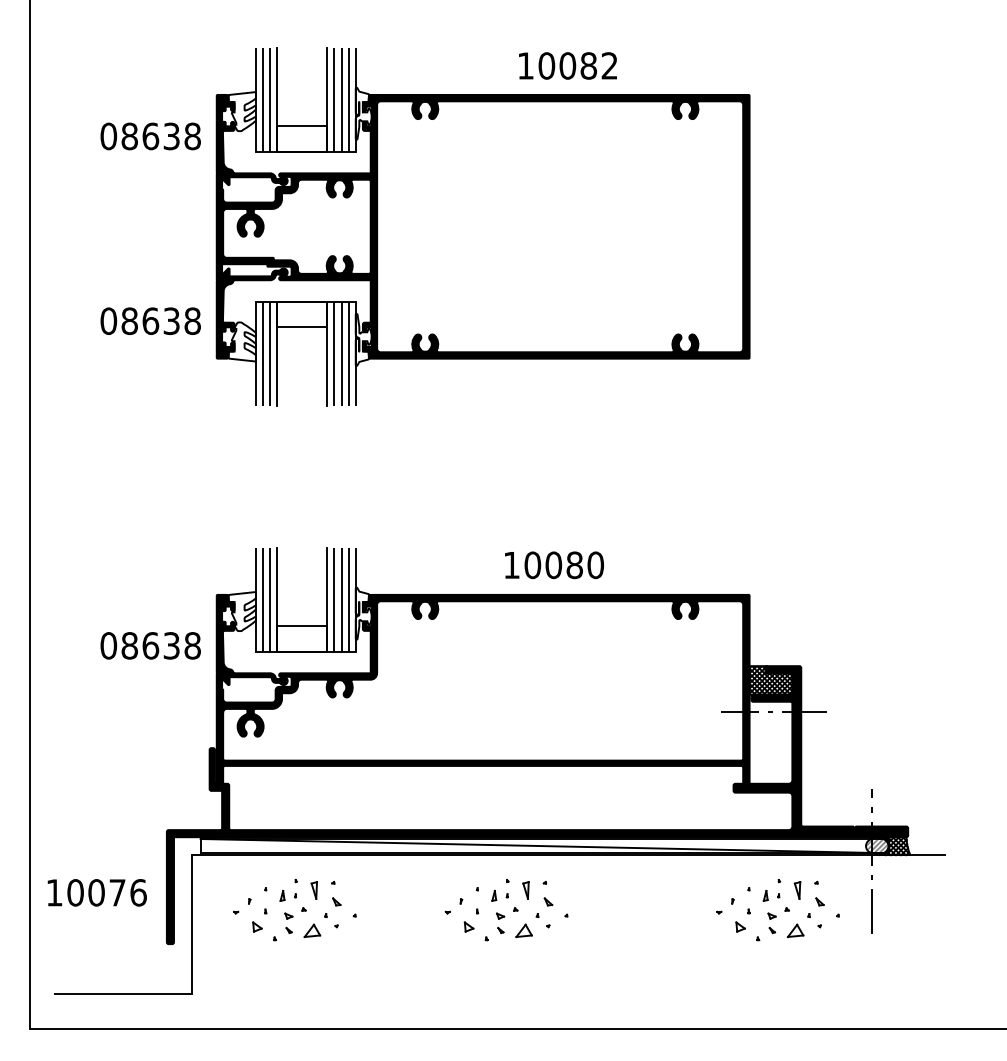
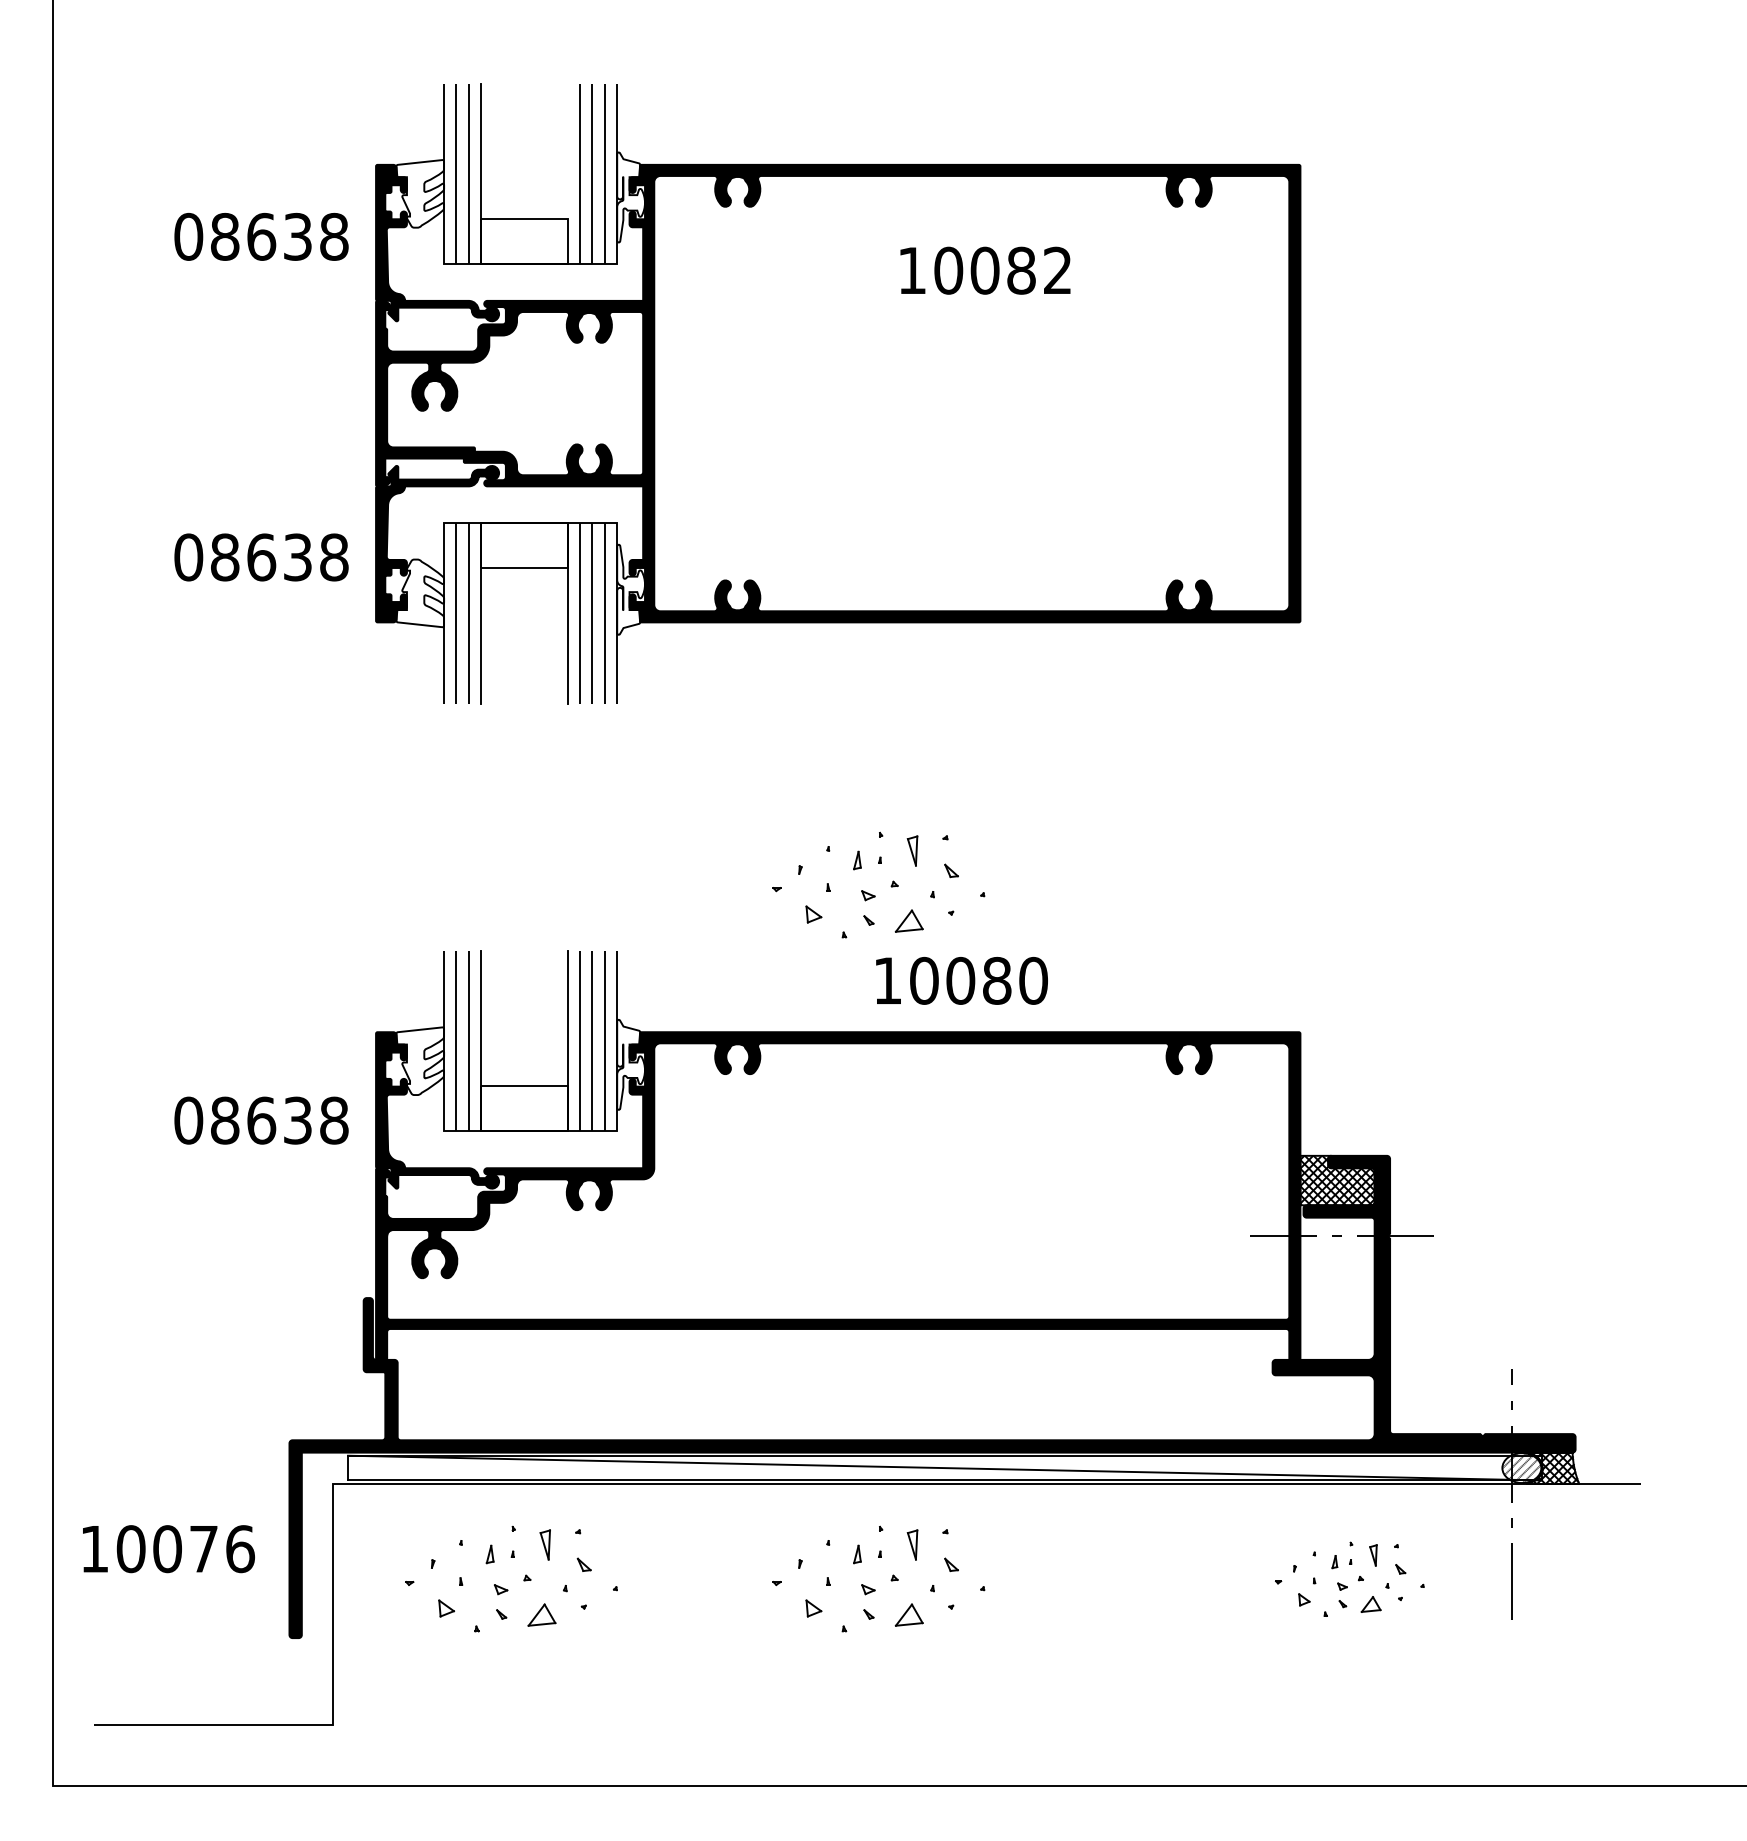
text: (567, 65) -> (984, 269), moved
line: (327, 99) -> (568, 172), removed
part: (506, 510) -> (878, 885), added
part: (777, 910) -> (1348, 1579), size x0.7

